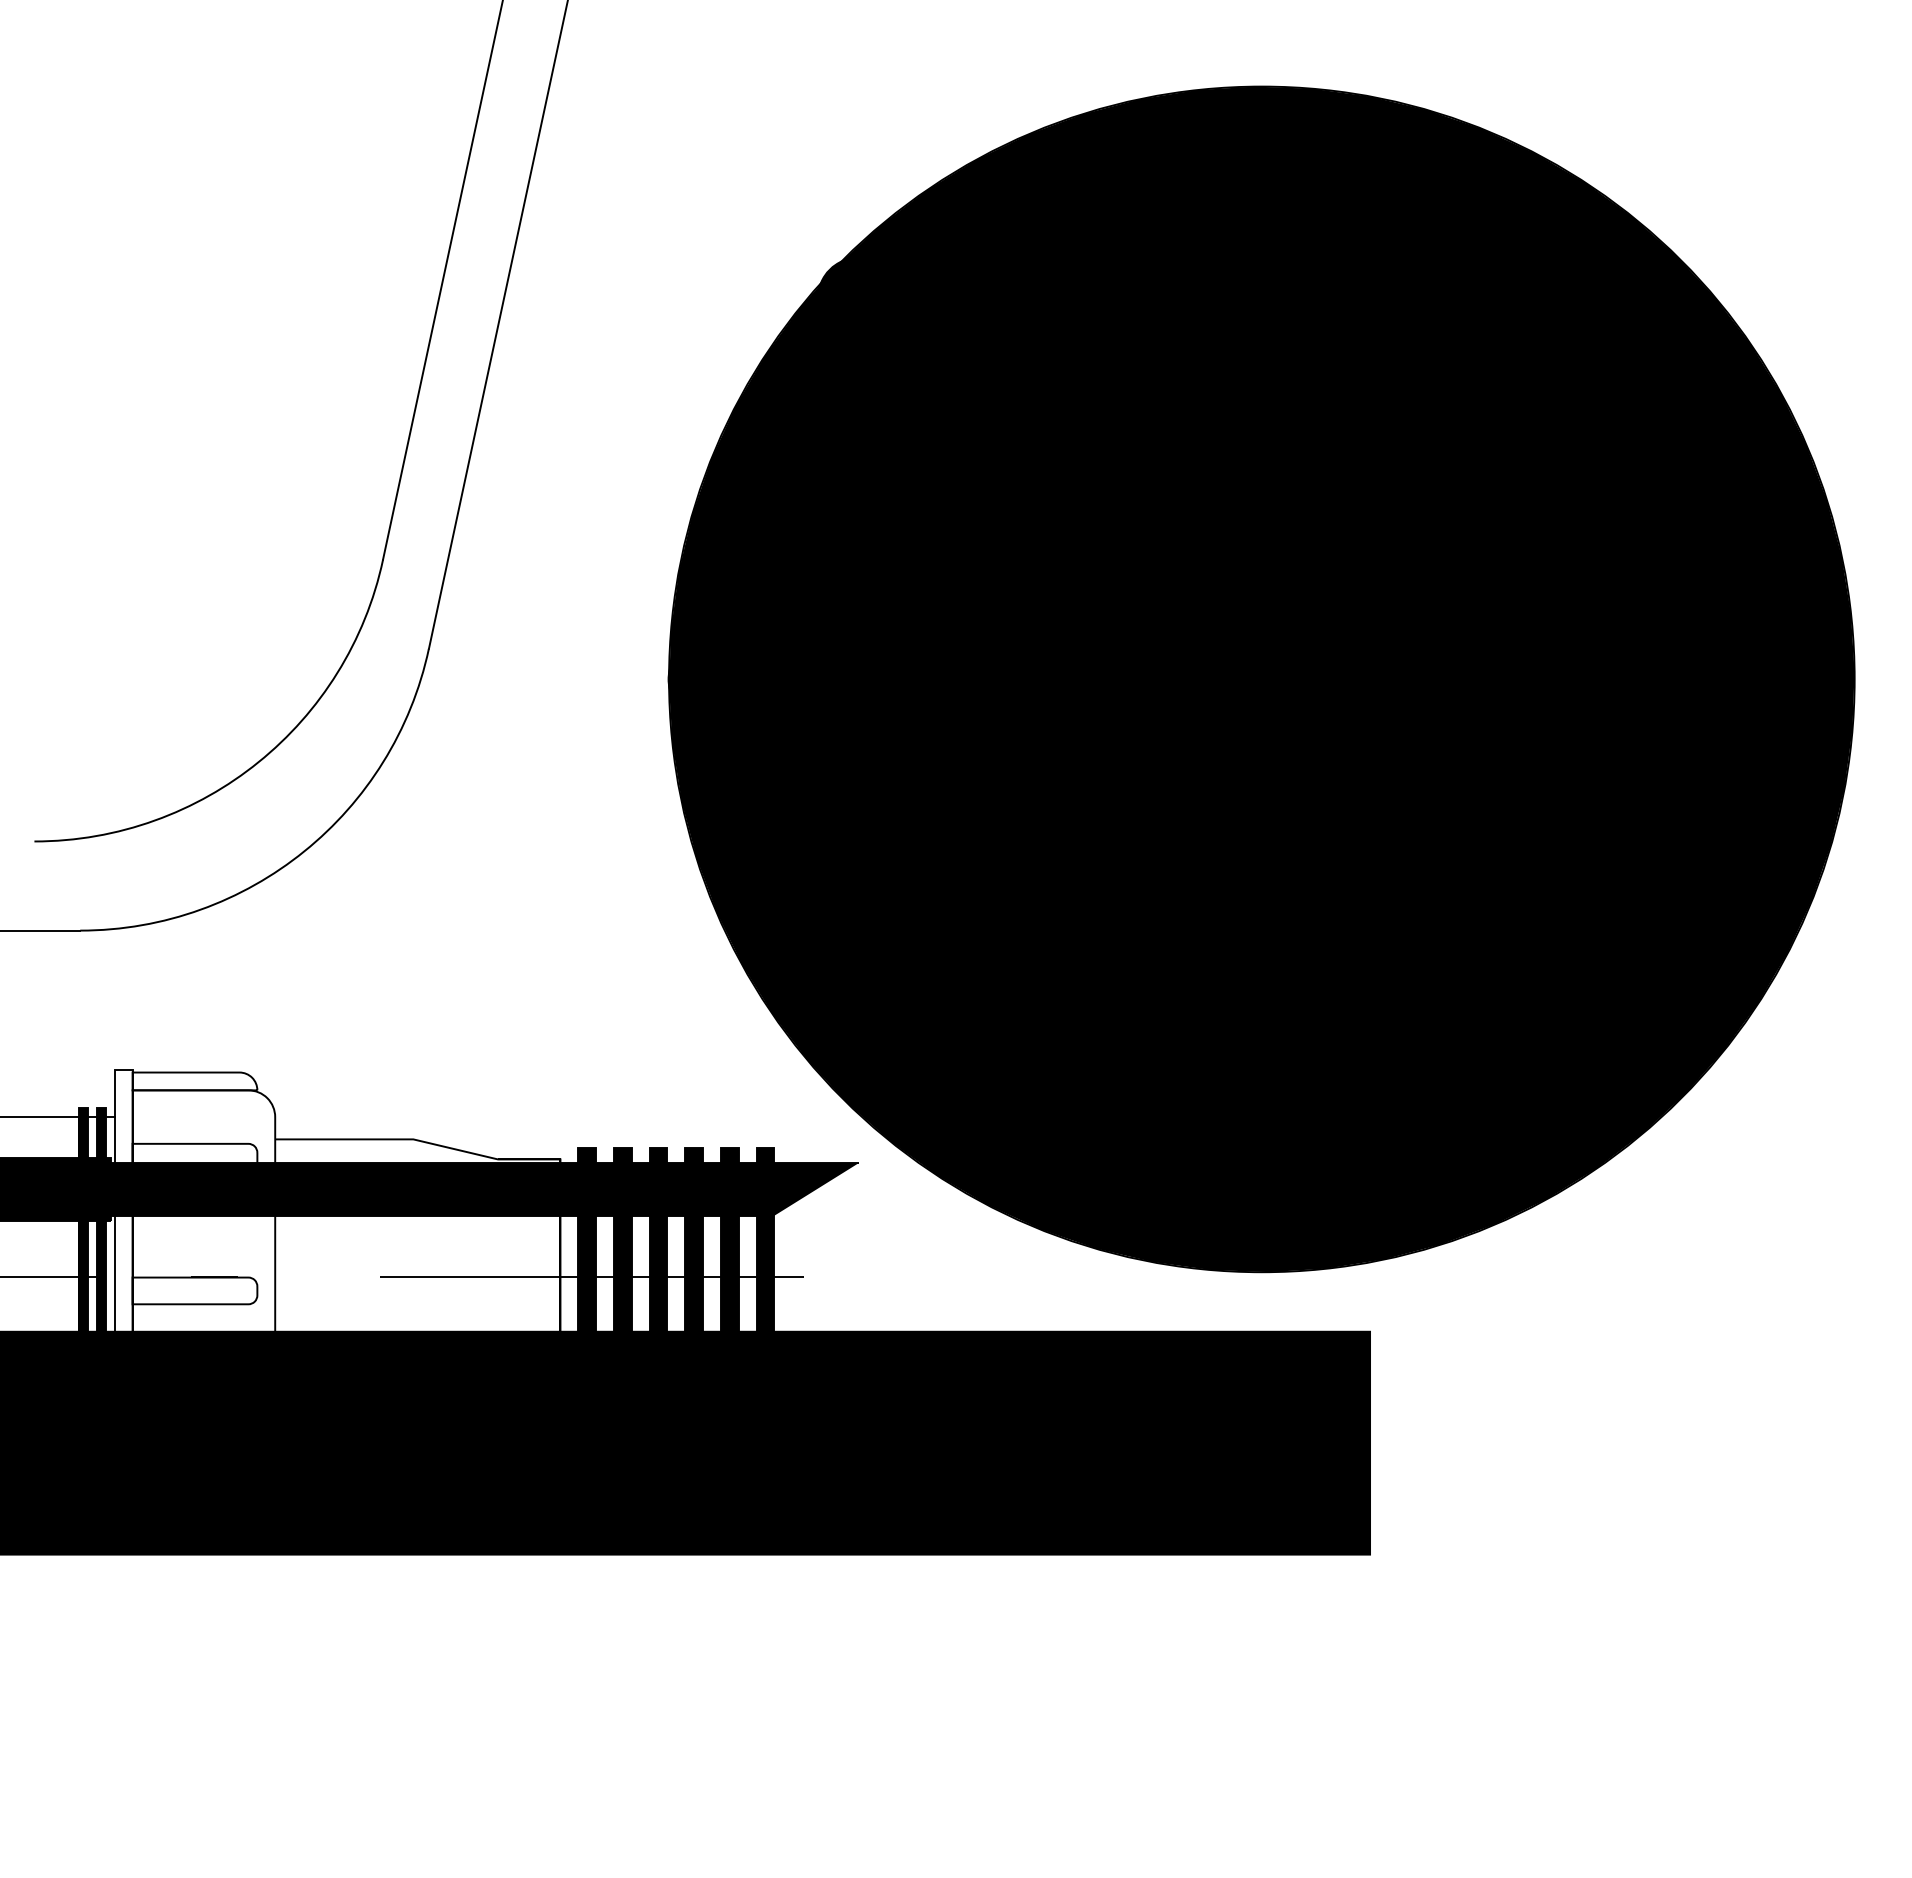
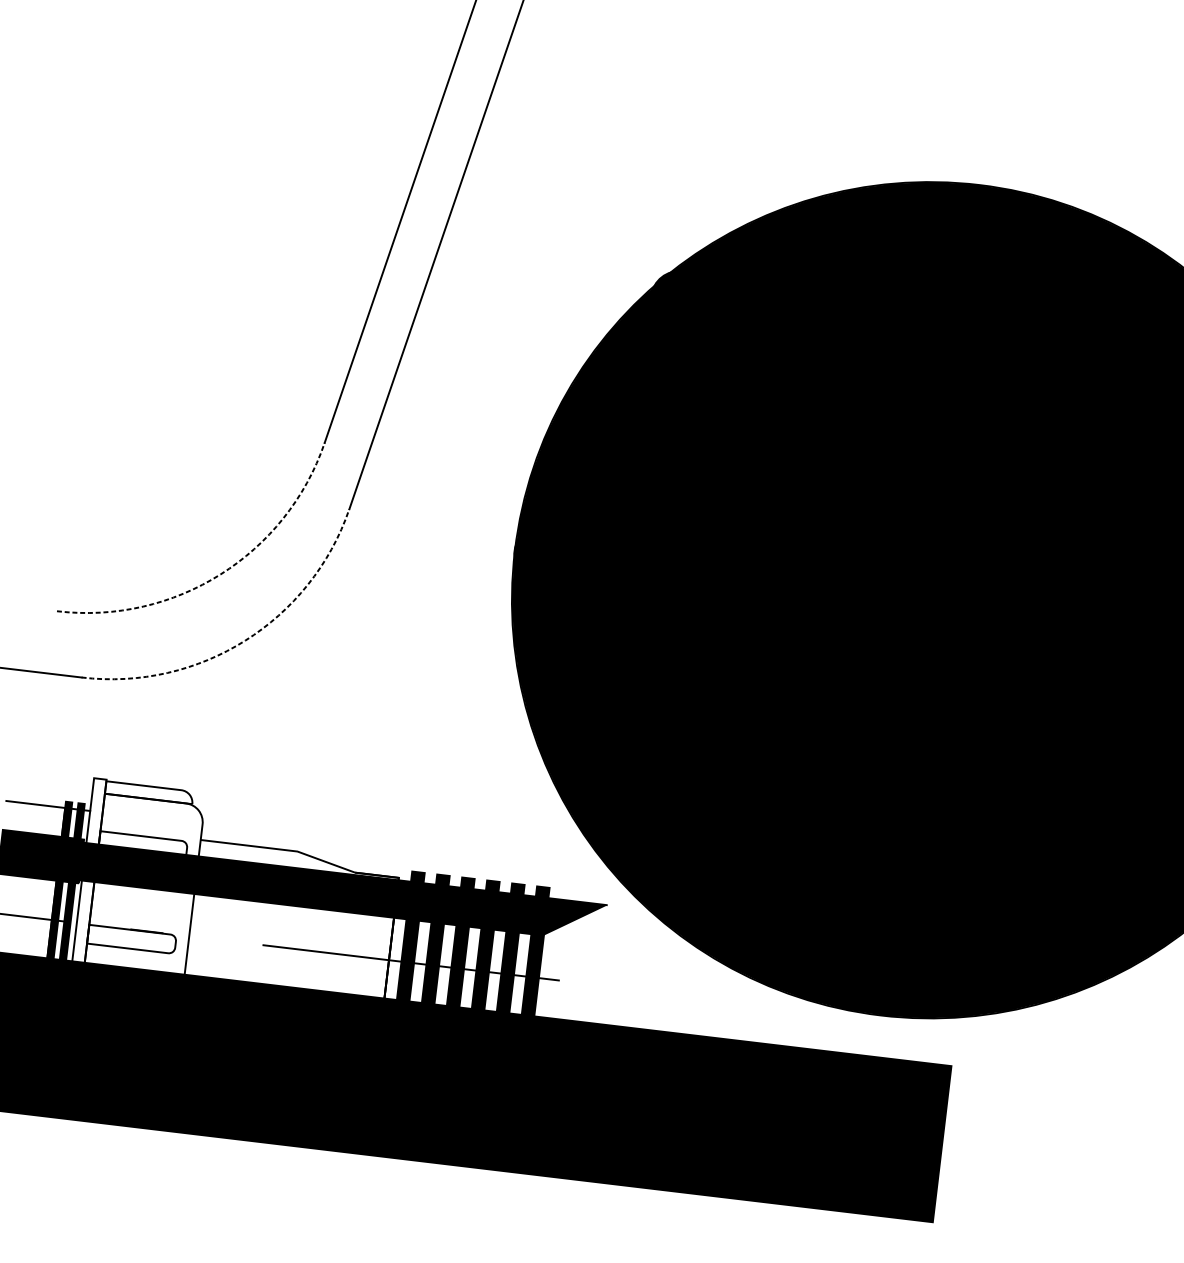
arc: (258, 762) -> (220, 574), solid -> dashed
arc: (304, 851) -> (245, 640), solid -> dashed

